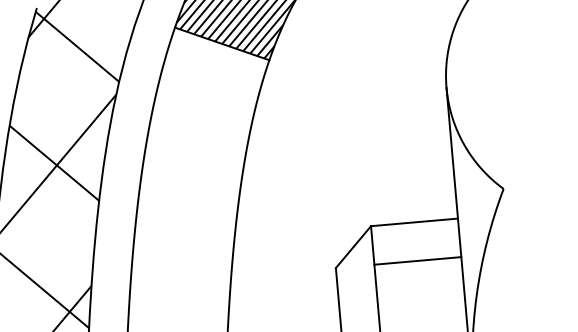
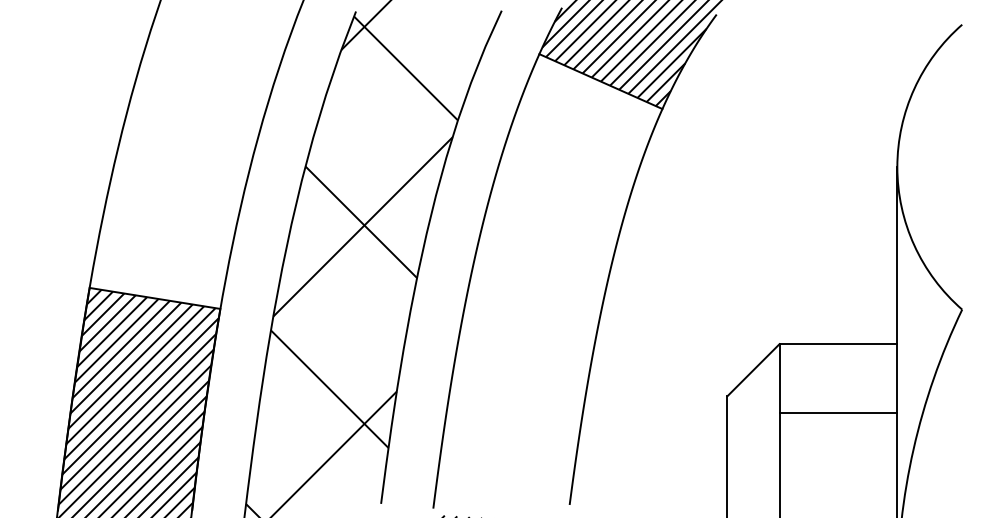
line: (417, 261) -> (838, 413), moved

